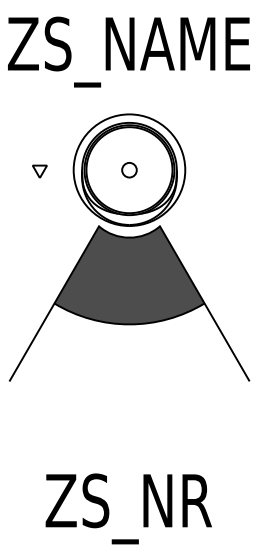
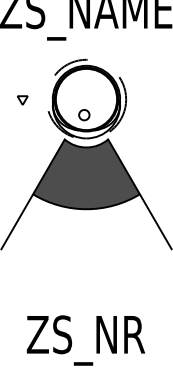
circle: (129, 170) -> (84, 115), moved
circle: (129, 170) -> (86, 99), solid -> dashed

